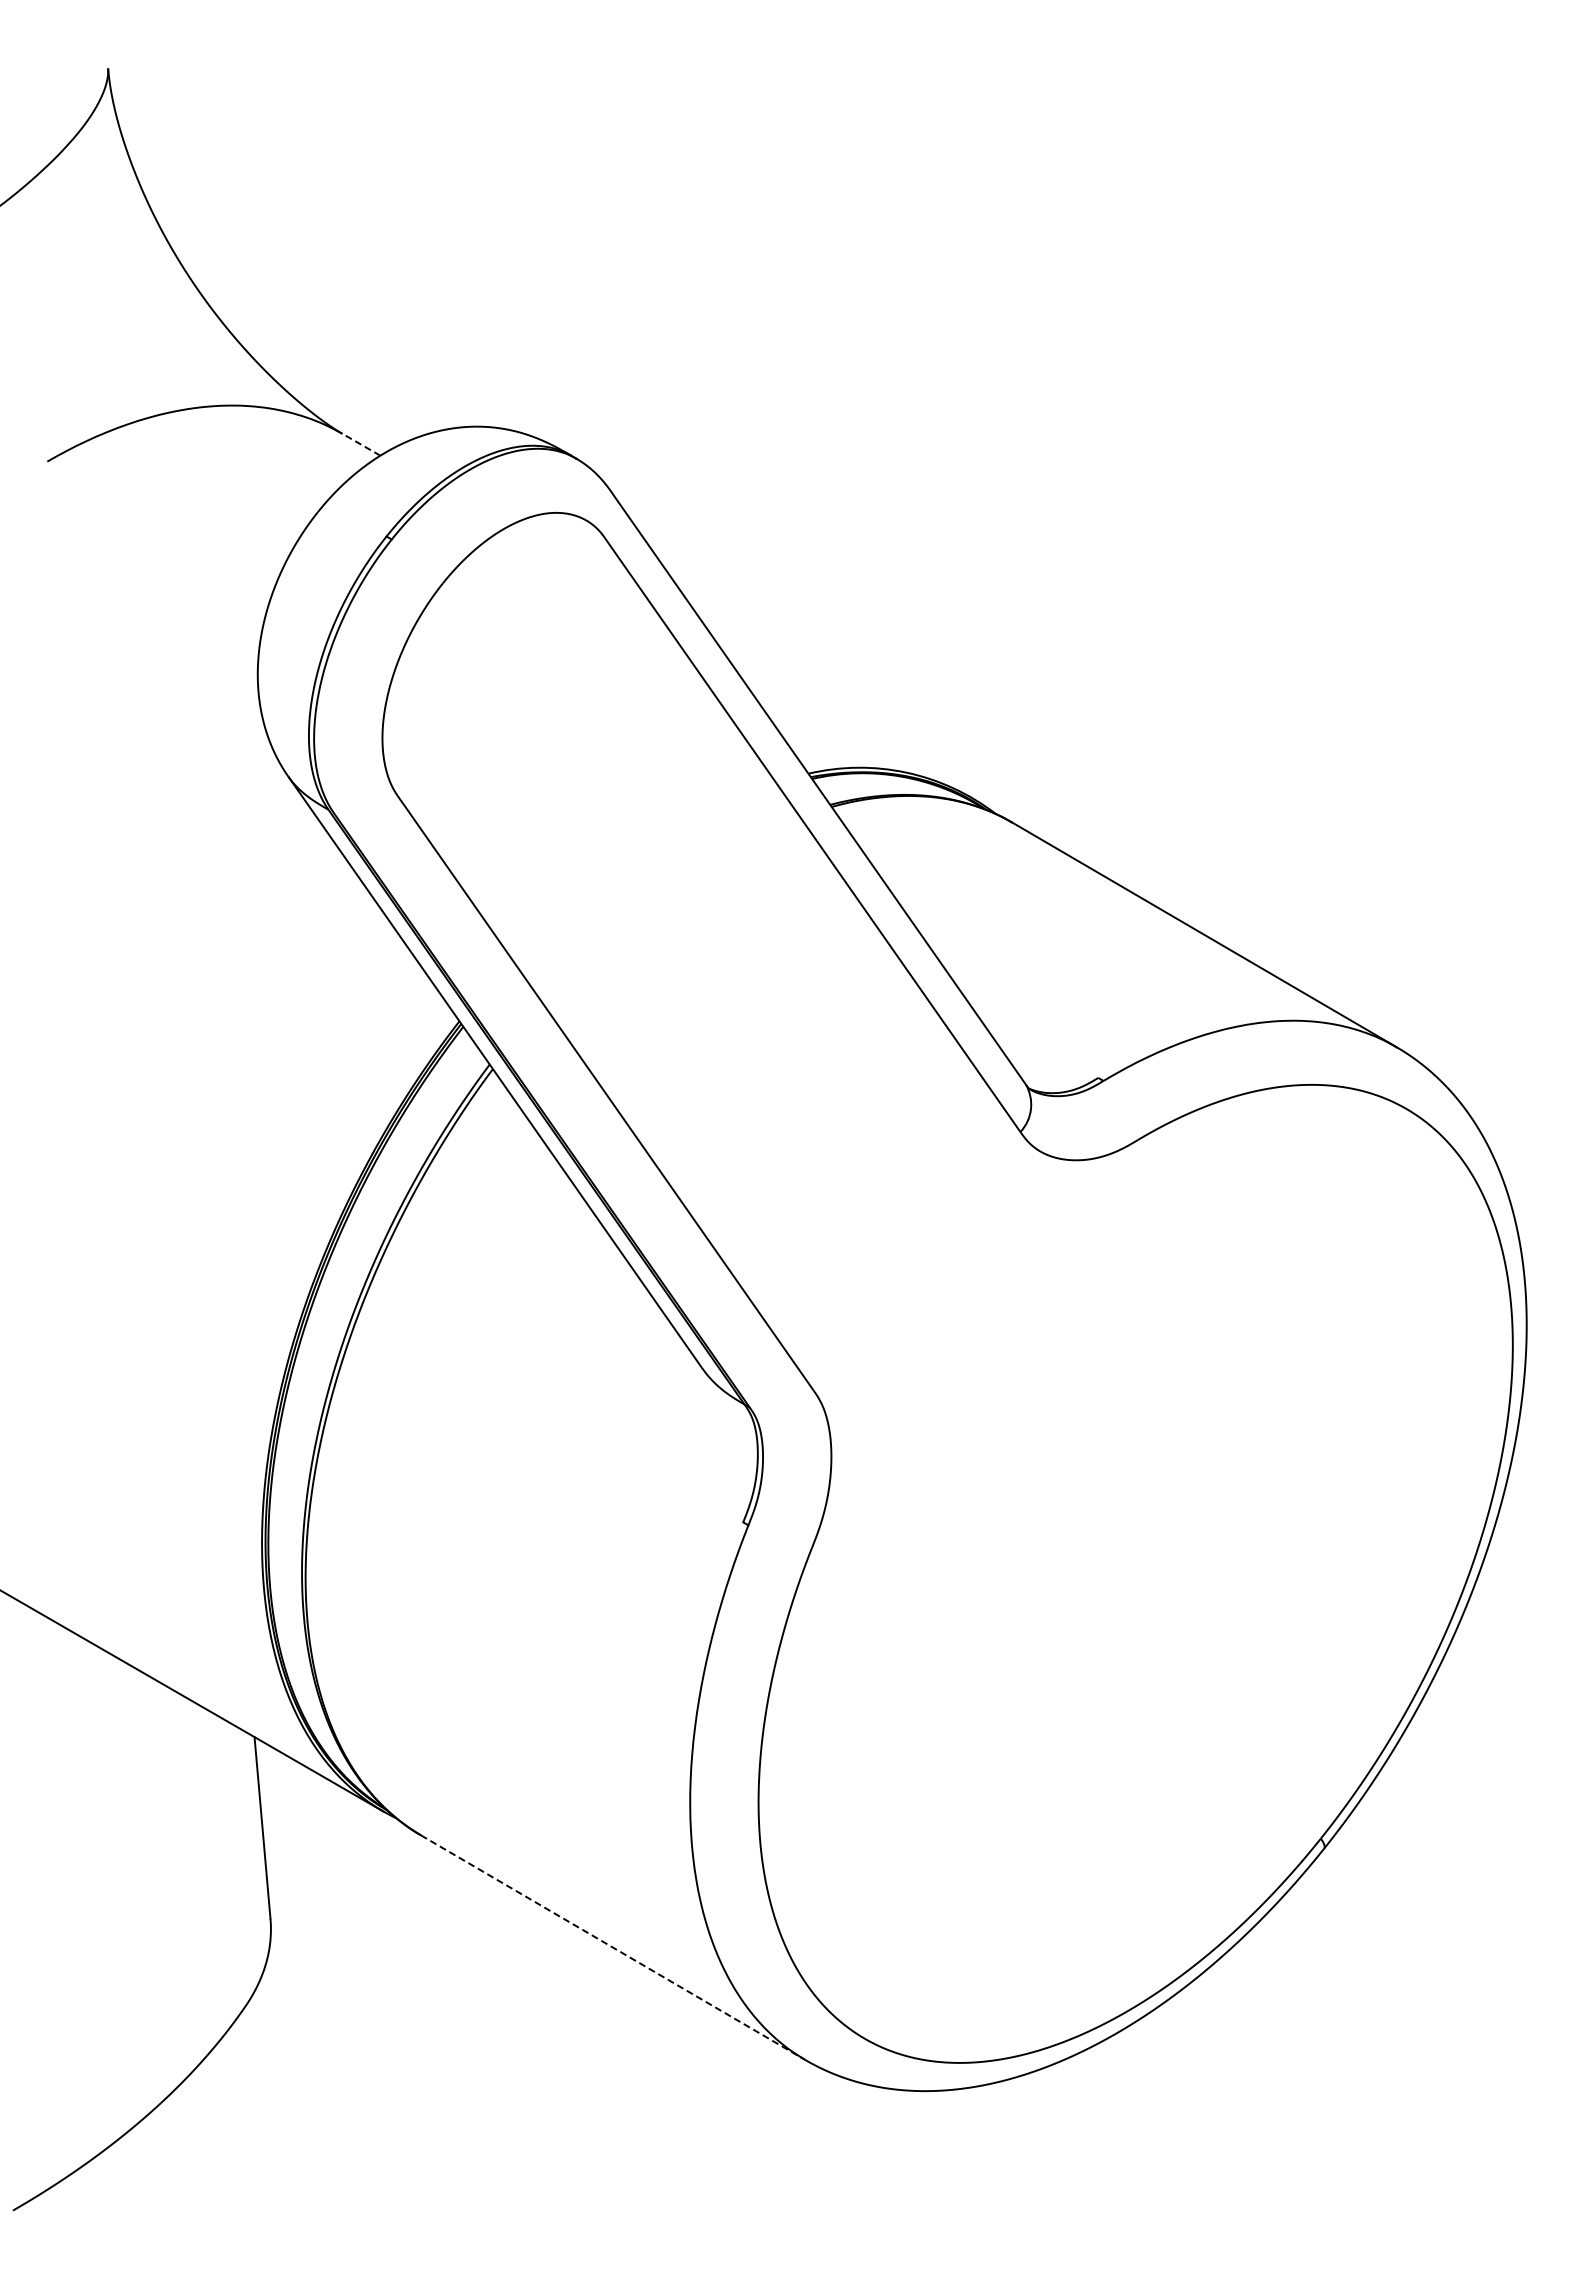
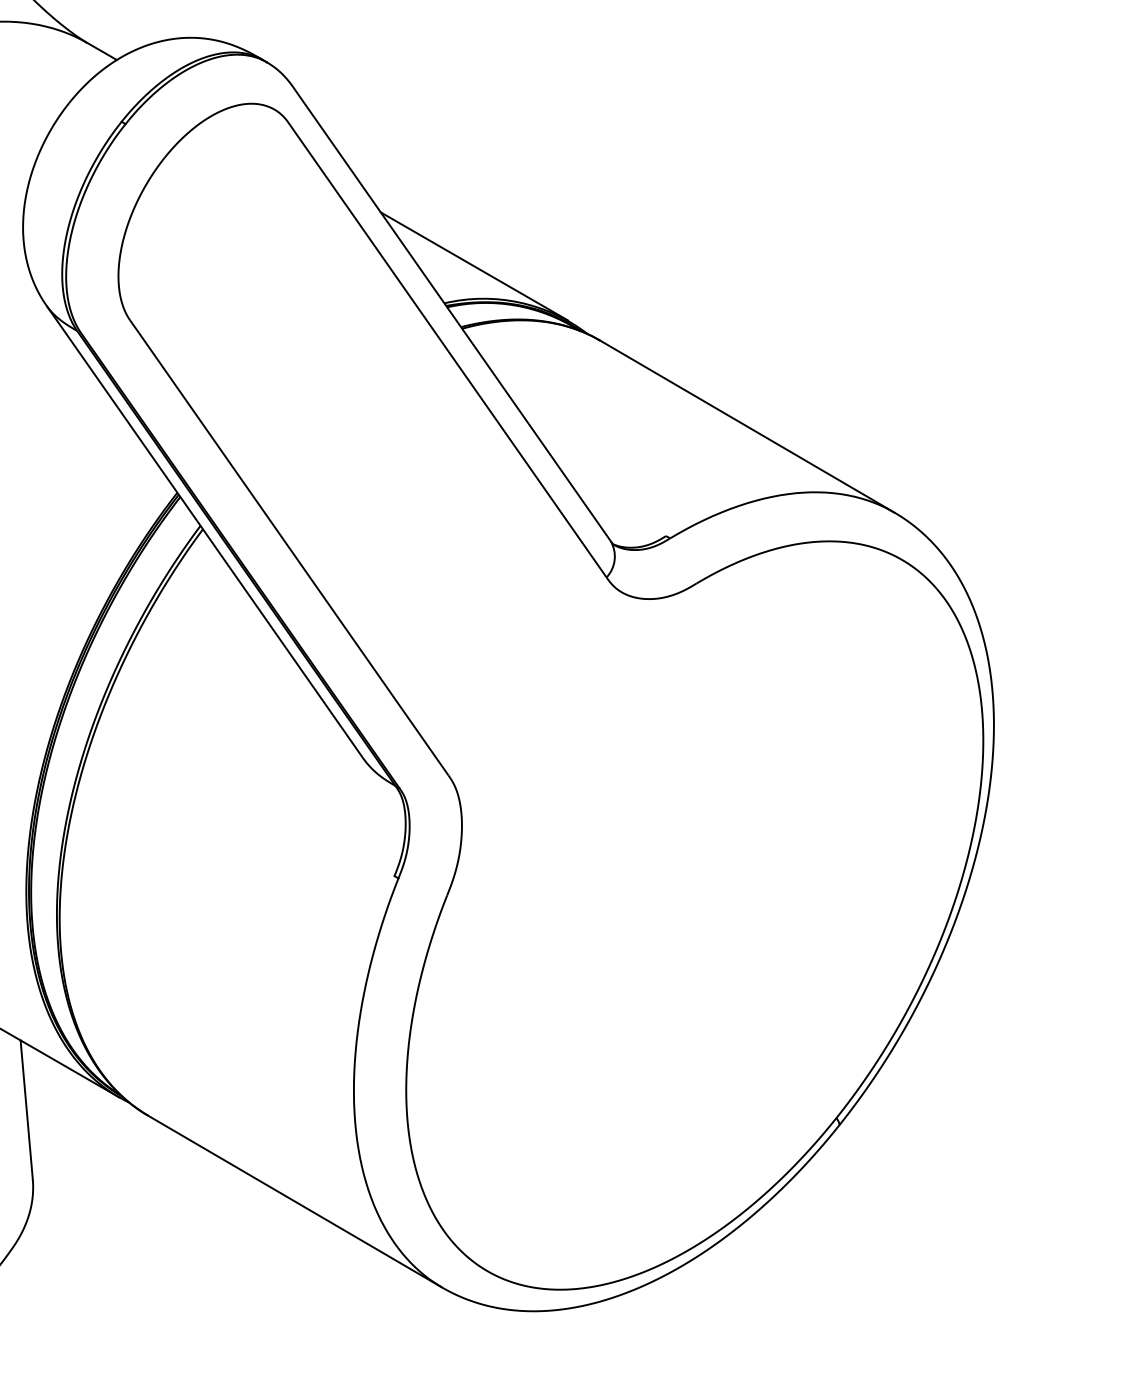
line: (361, 444) -> (102, 51), dashed -> solid
line: (847, 724) -> (474, 265), added
line: (613, 1947) -> (295, 1201), dashed -> solid

